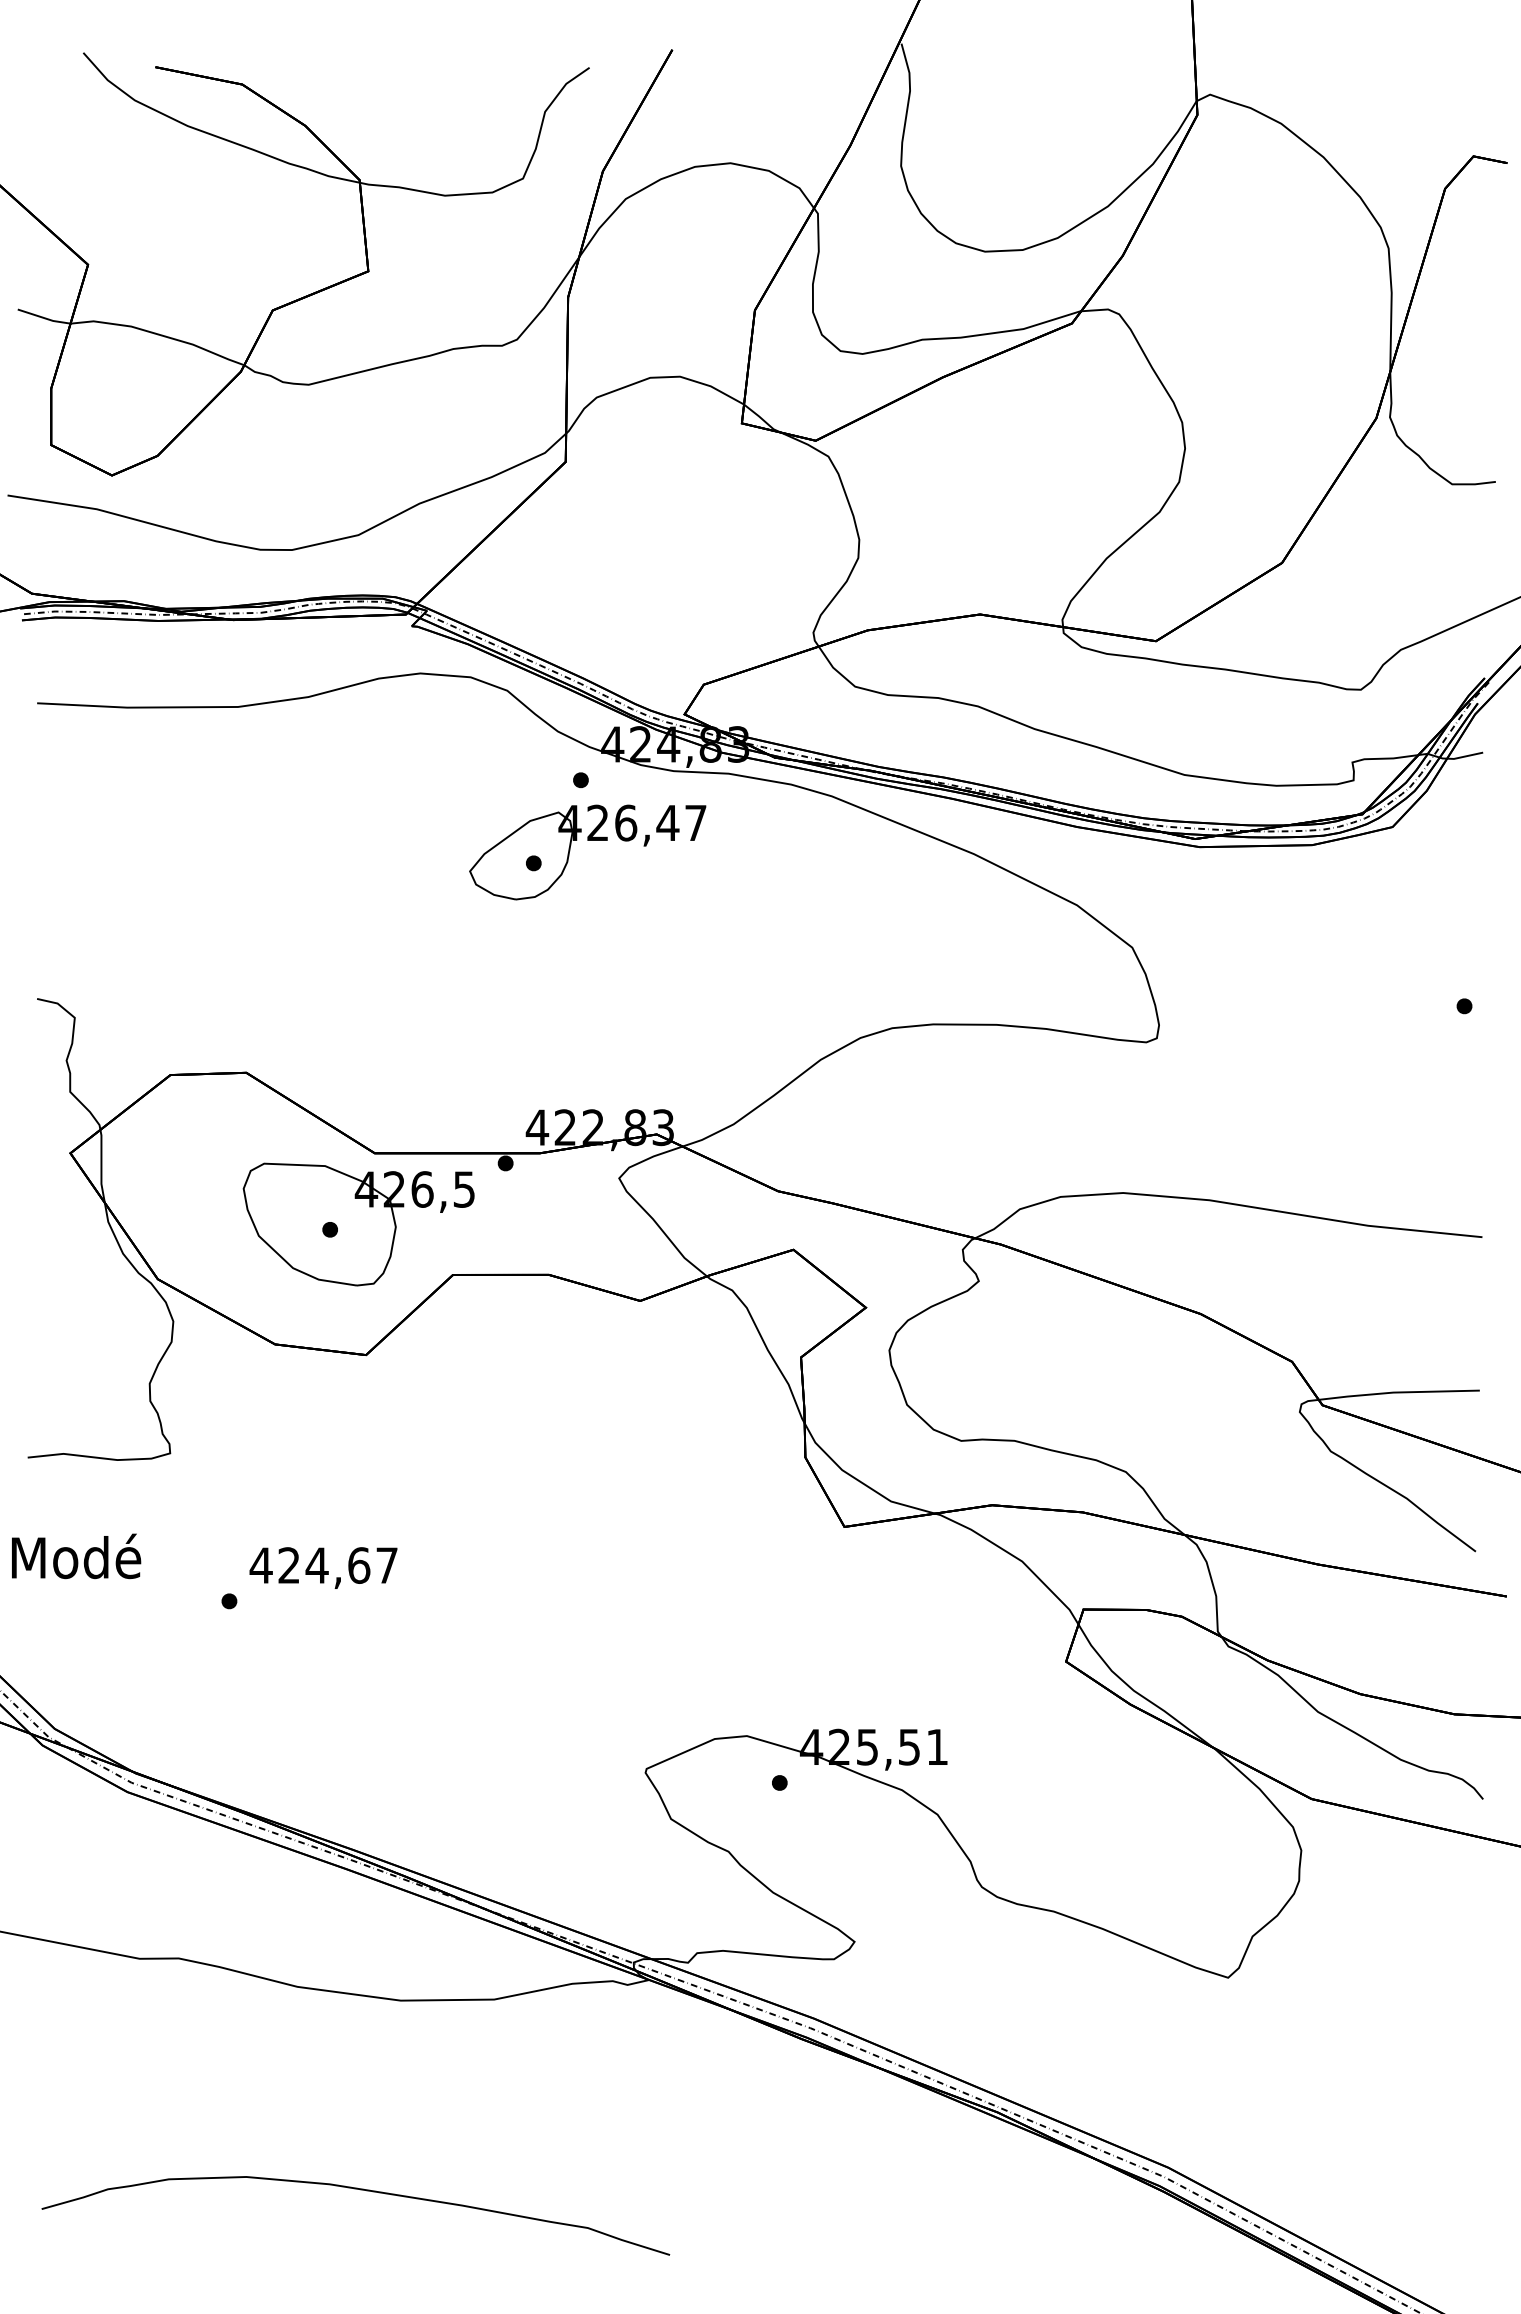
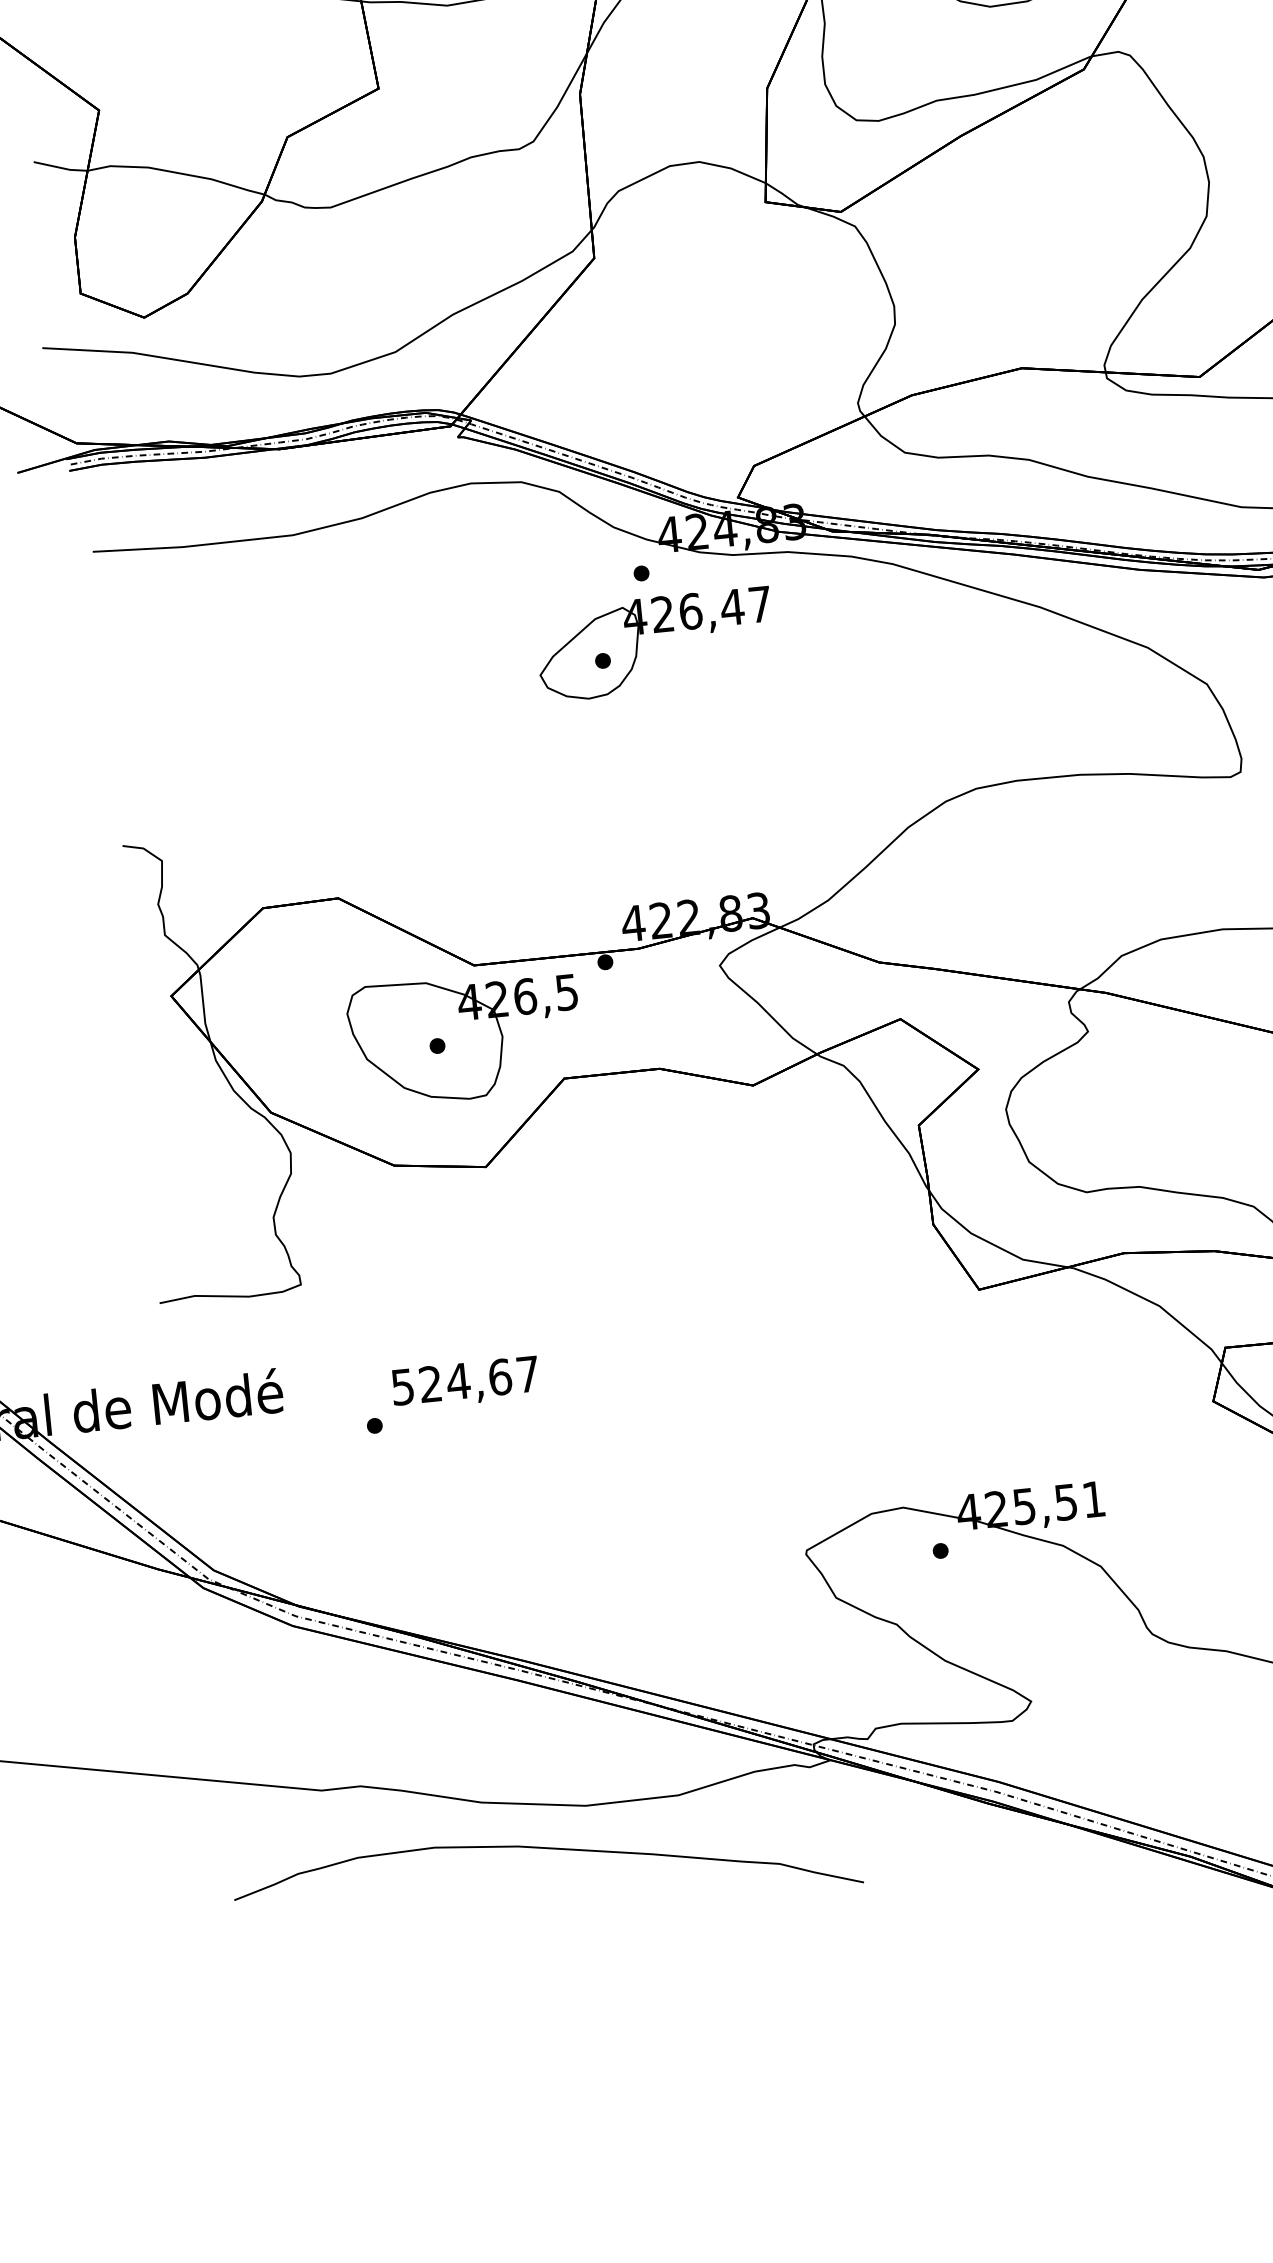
text: (260, 1565) -> (402, 1387), 424,67 -> 524,67
curve: (360, 2190) -> (549, 1849), moved

